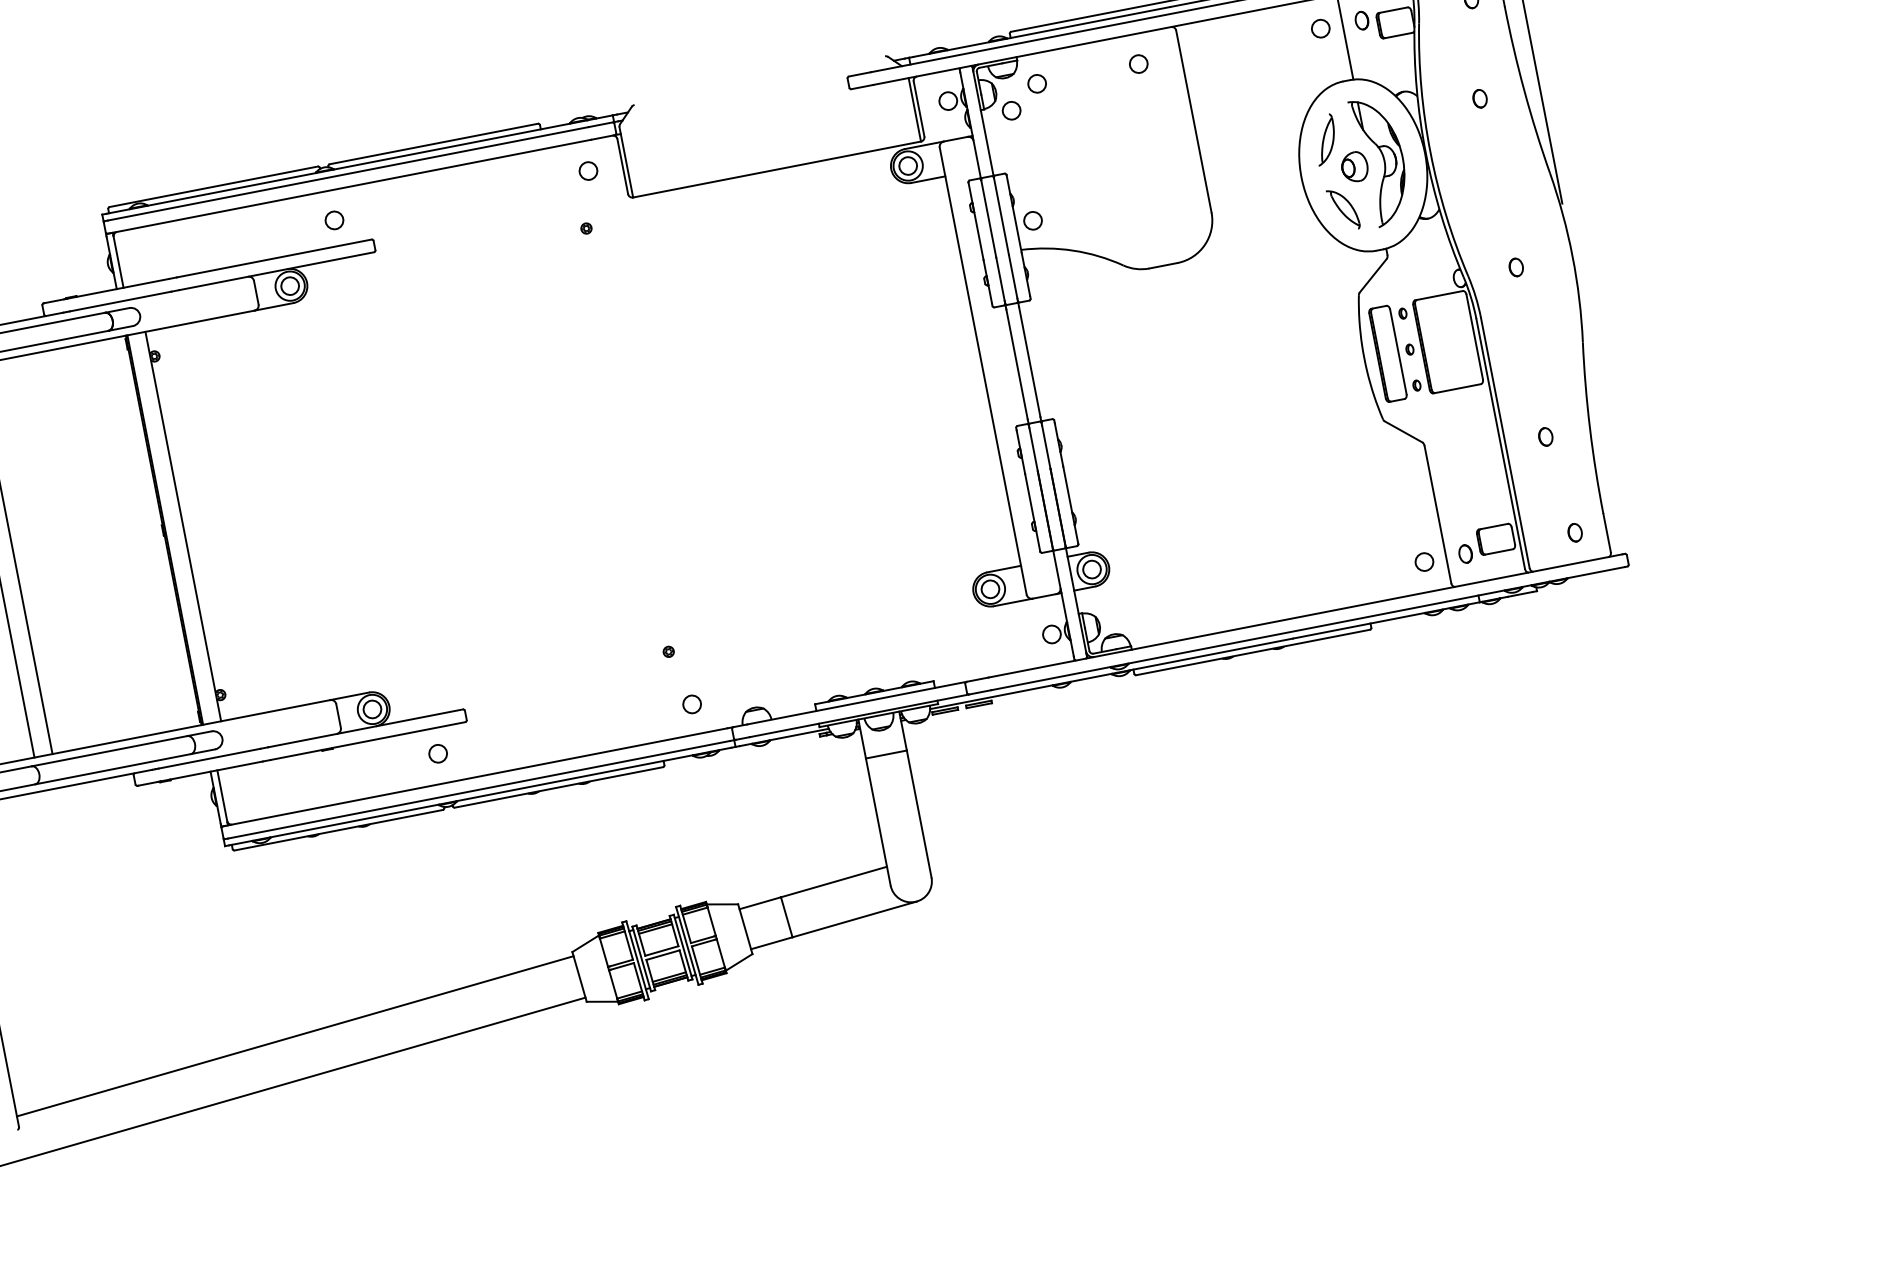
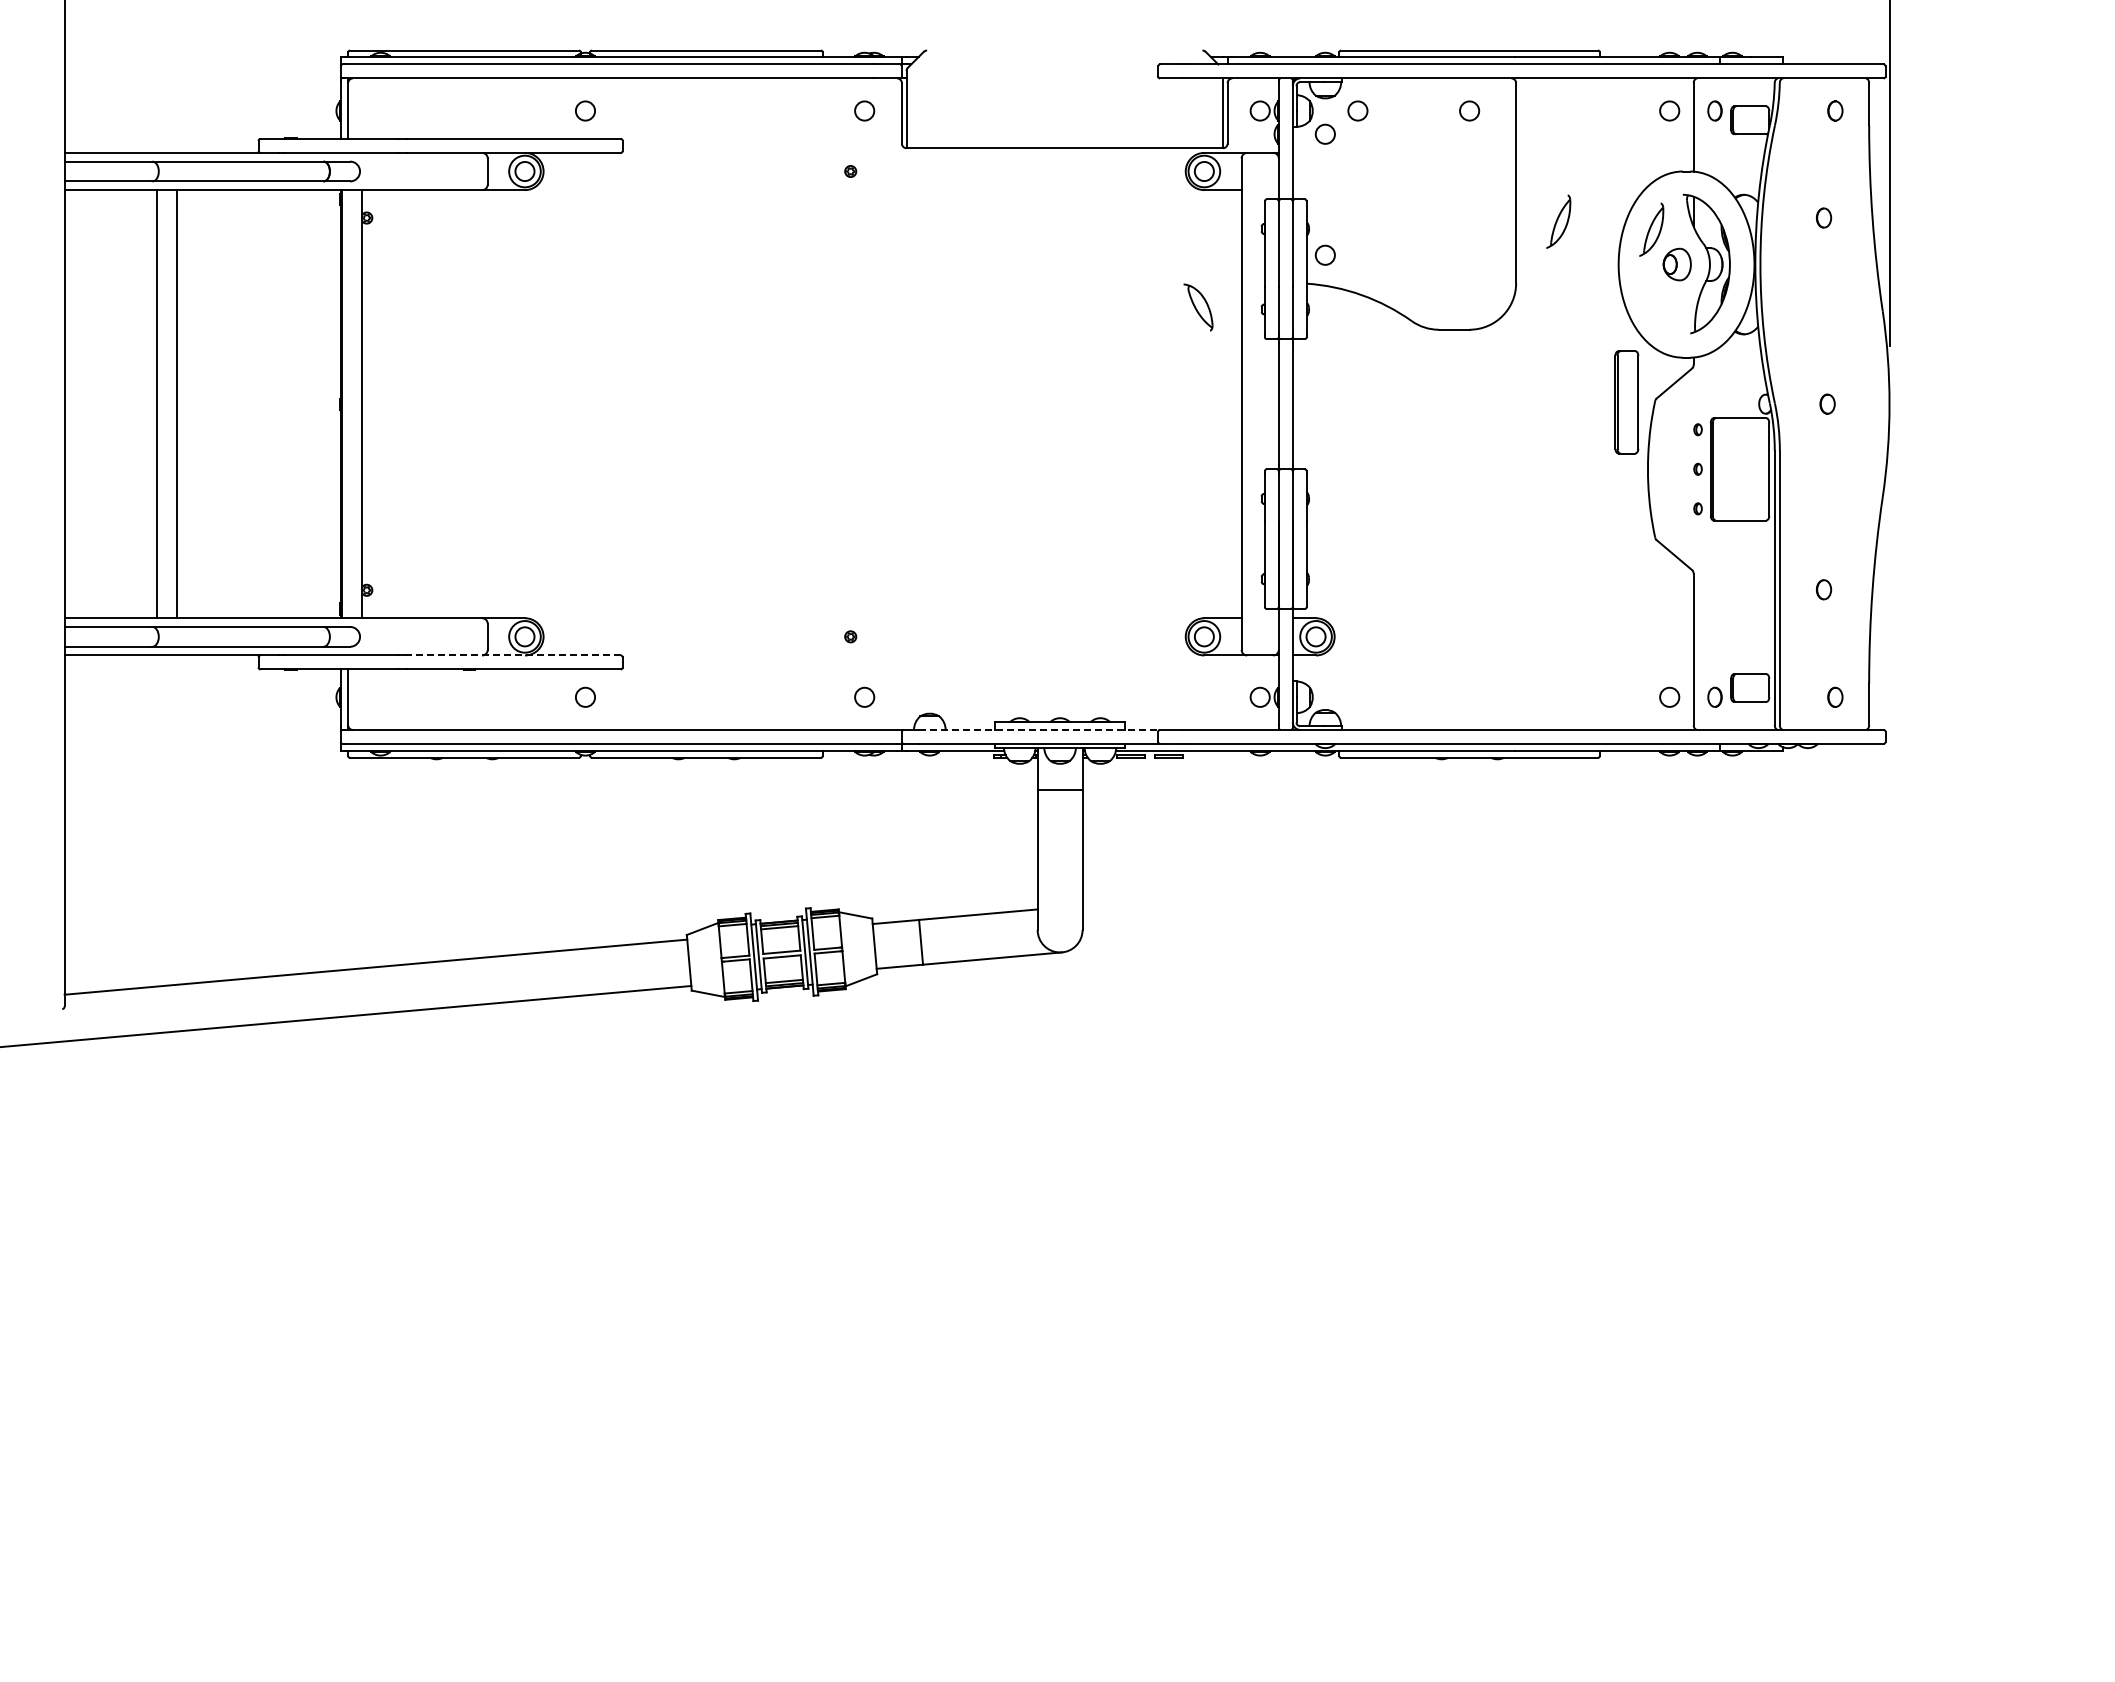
part: (1239, 148) -> (1558, 221), added
part: (1343, 209) -> (1198, 307), moved
part: (1387, 354) -> (1626, 402), moved
line: (856, 702) -> (1039, 729), solid -> dashed
line: (365, 728) -> (513, 655), solid -> dashed

